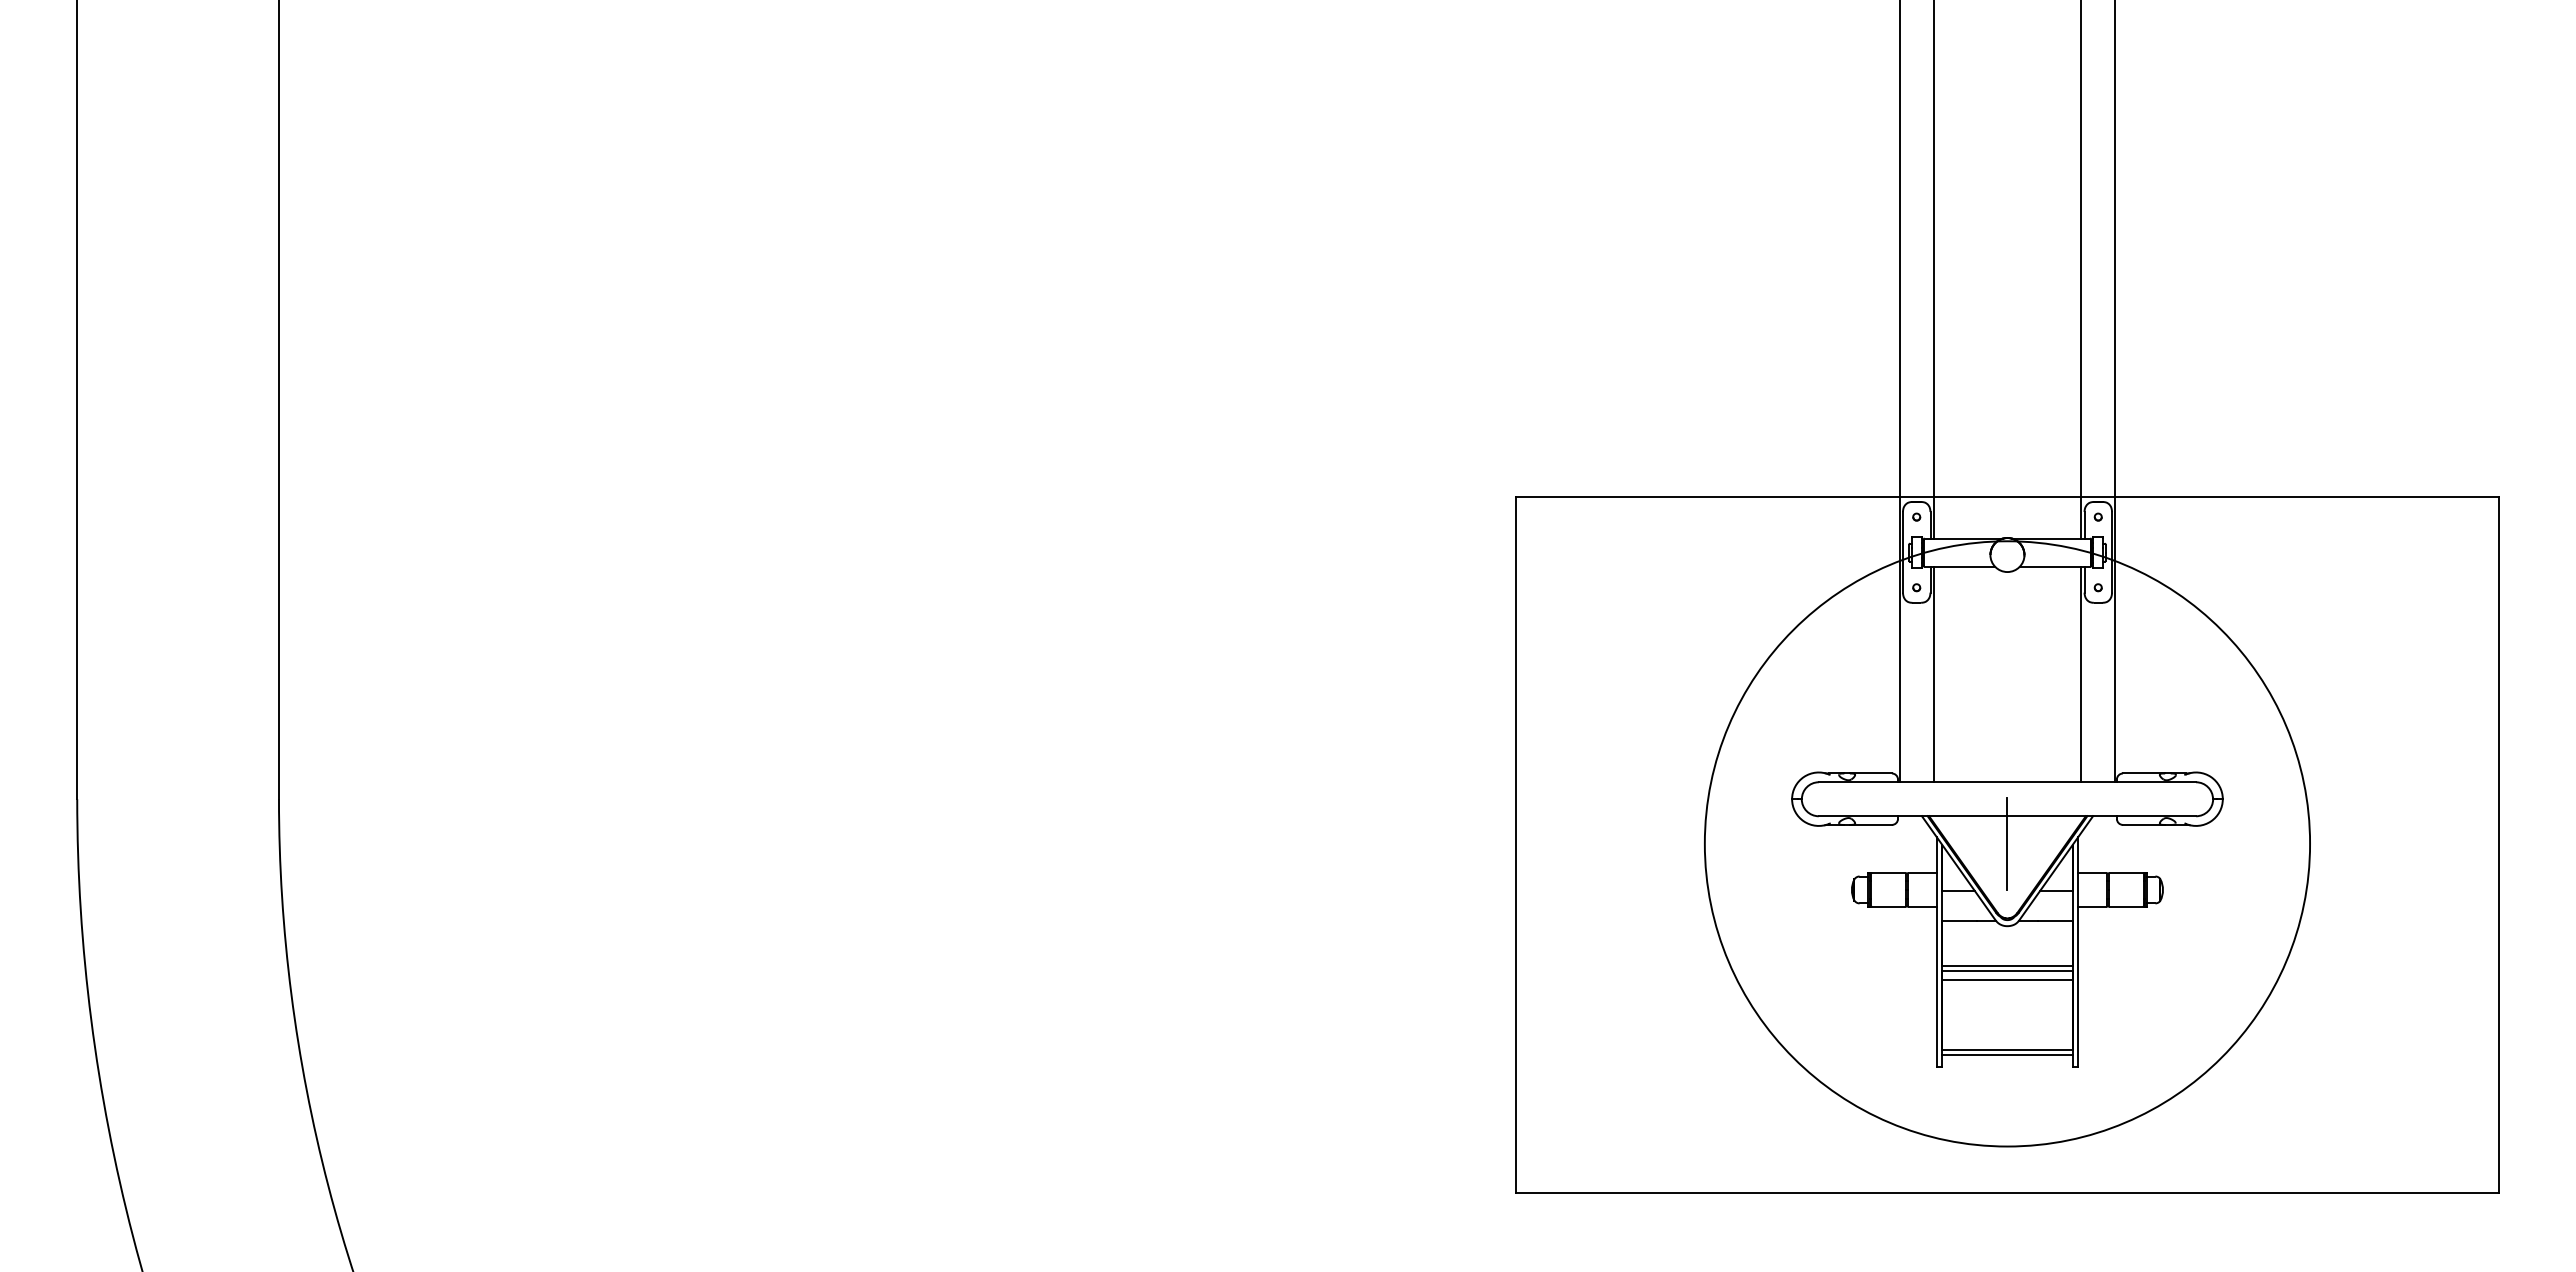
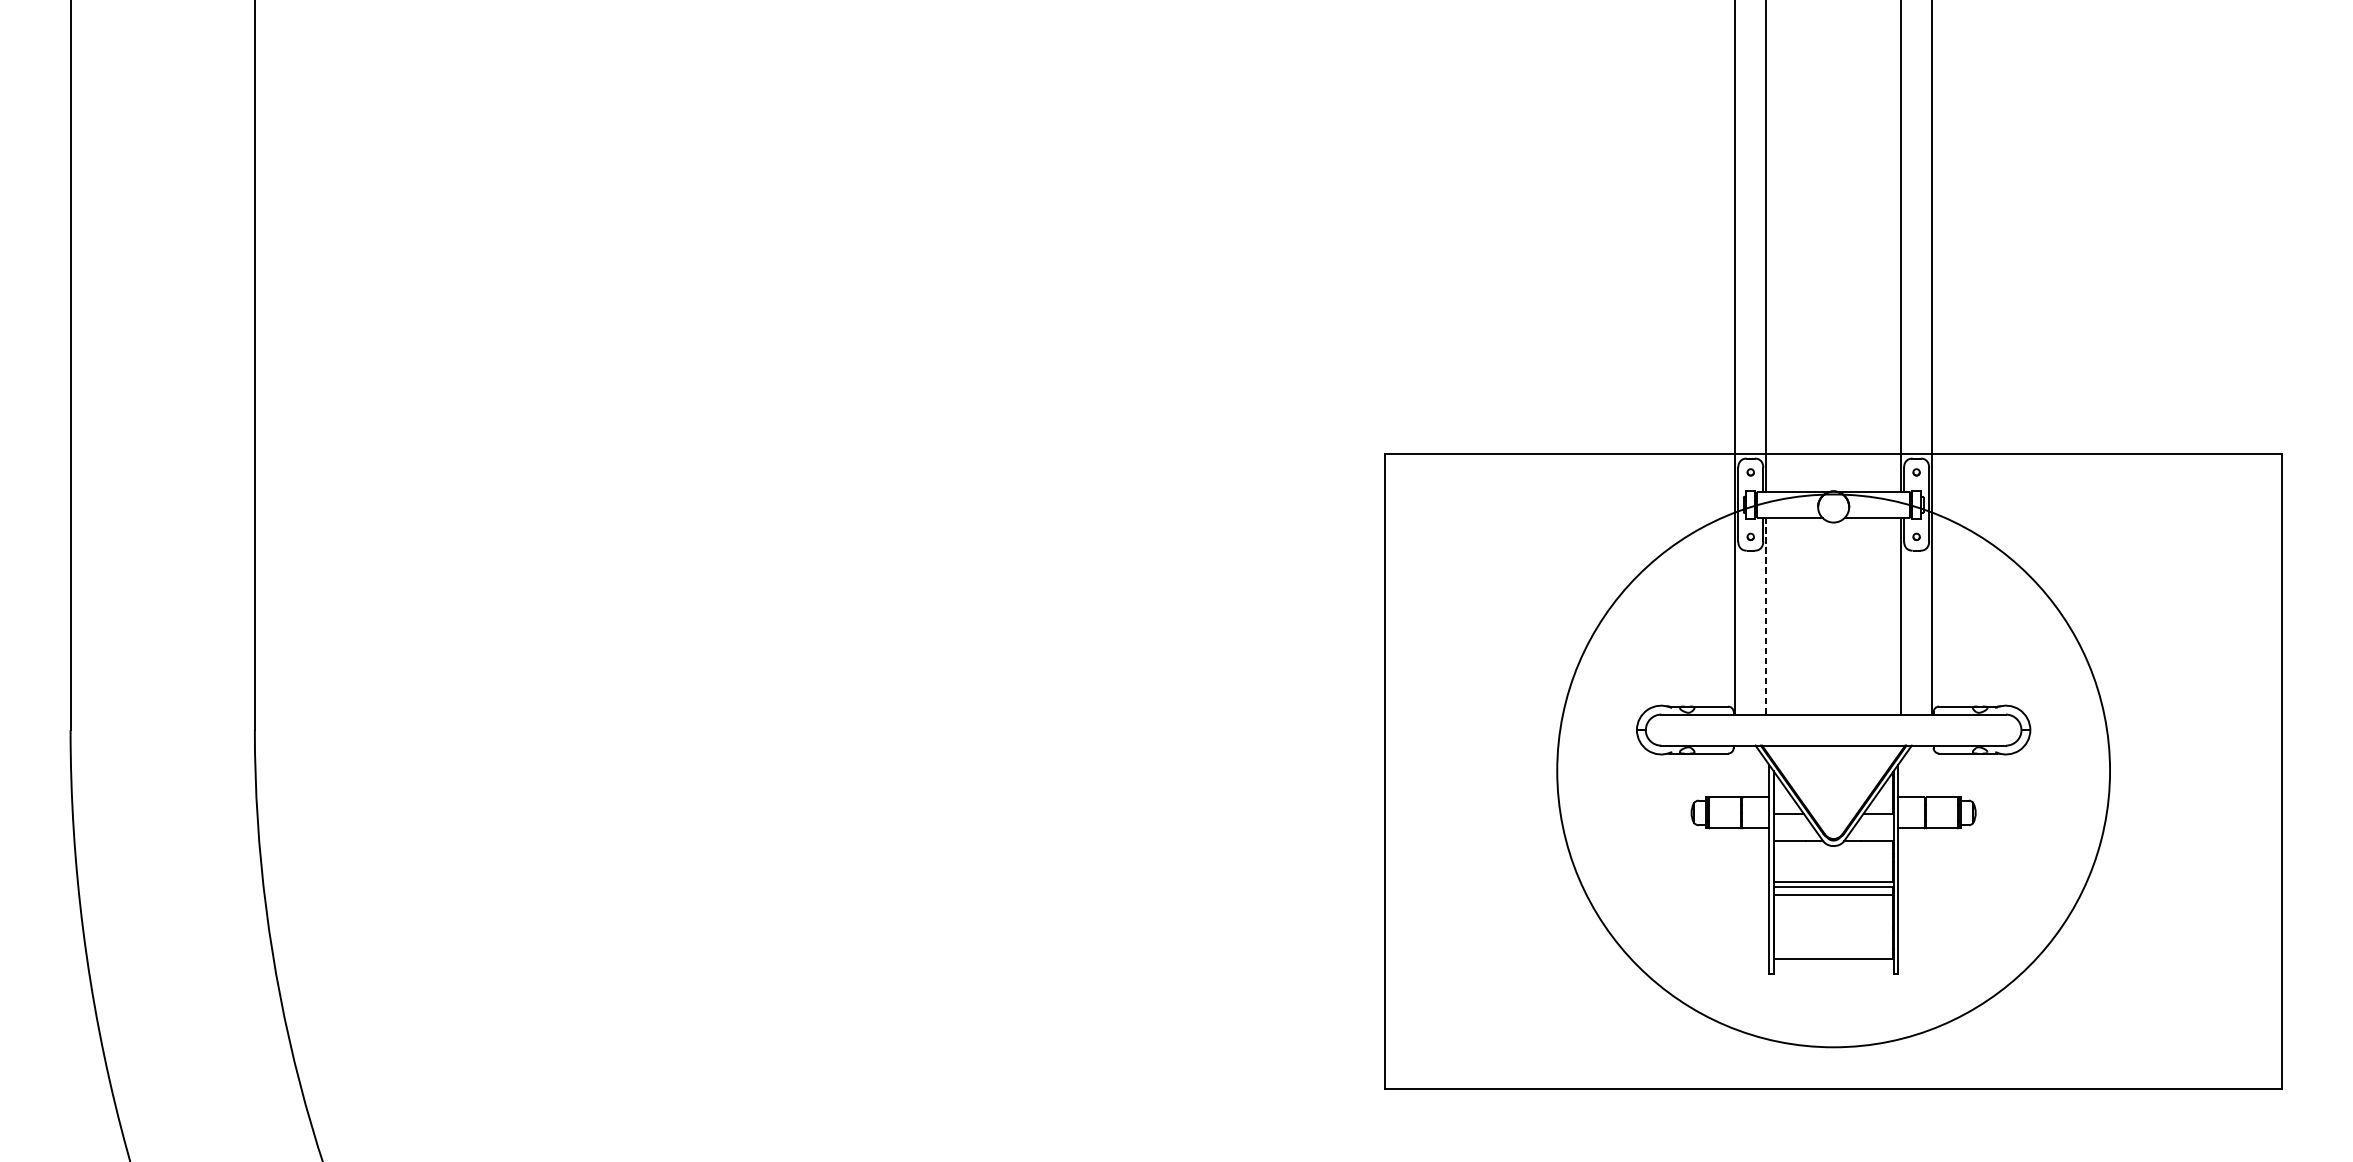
line: (1933, 674) -> (1766, 616), solid -> dashed
line: (2007, 843) -> (1833, 770), removed
line: (2007, 1054) -> (1833, 963), removed

